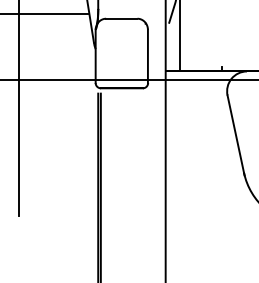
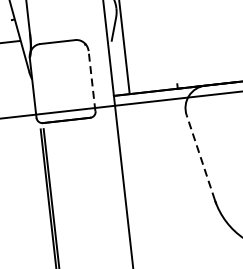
line: (147, 56) -> (91, 81), solid -> dashed
line: (235, 134) -> (200, 158), solid -> dashed

